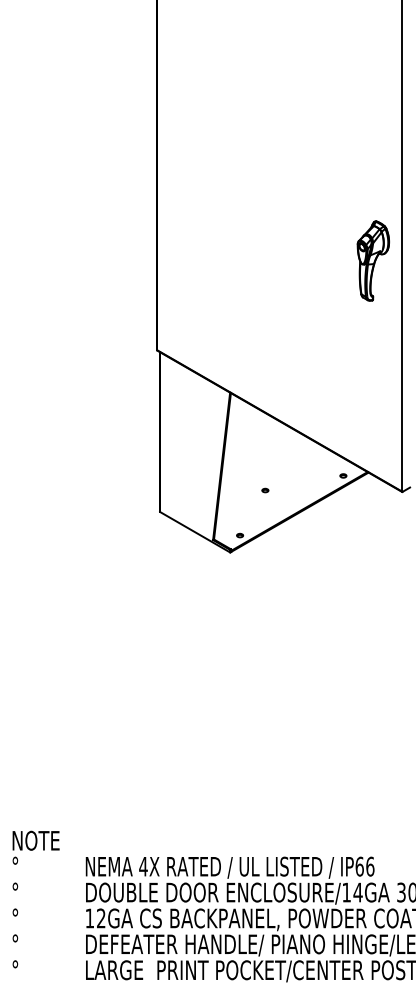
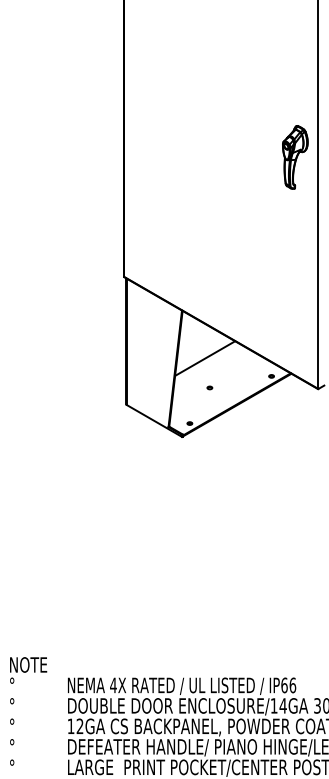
part: (372, 260) -> (294, 156), moved
line: (259, 453) -> (205, 358), added

